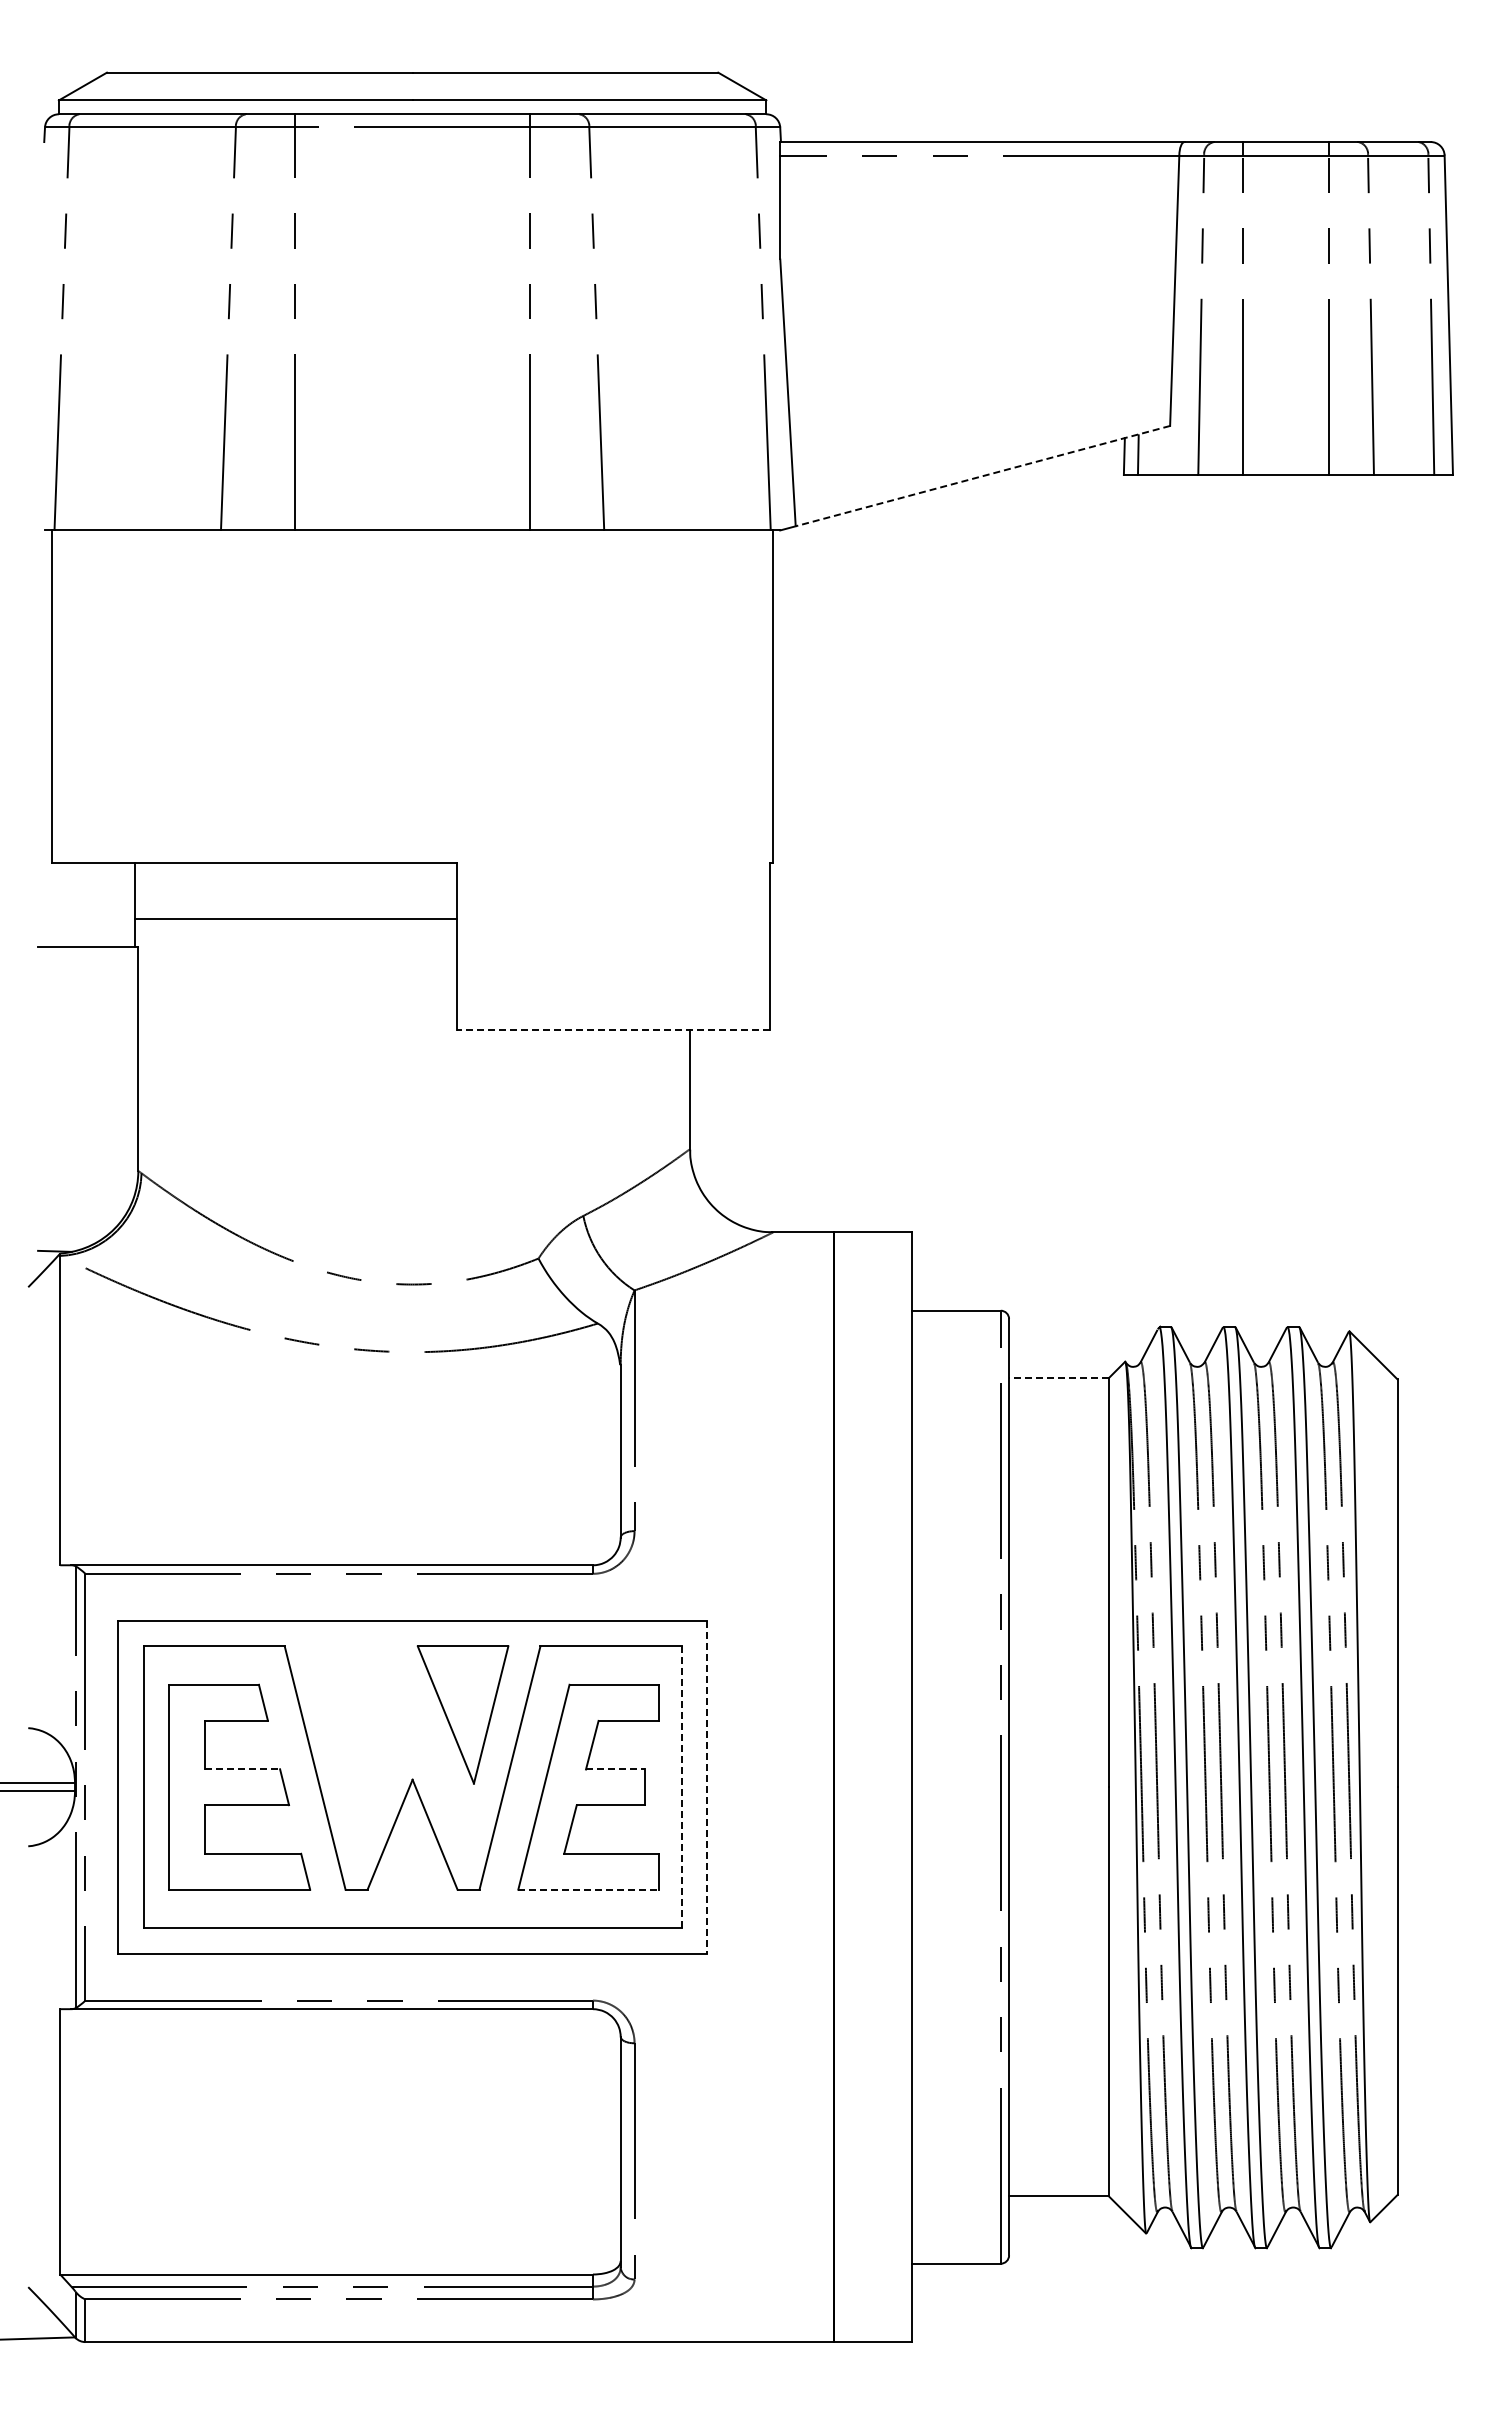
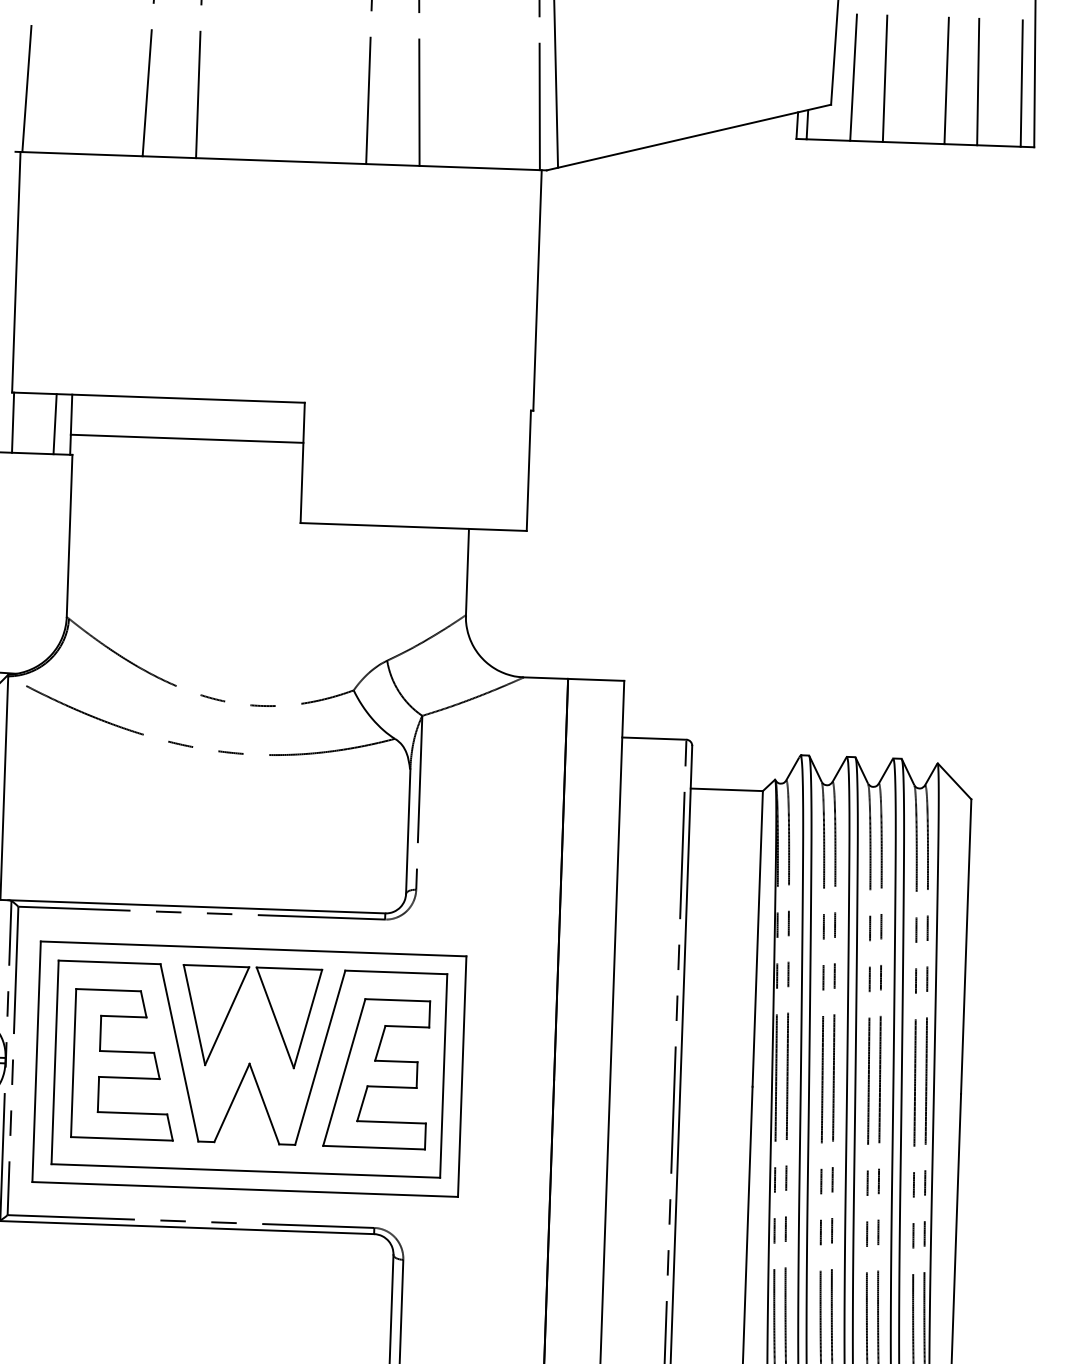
line: (982, 476) -> (694, 136), dashed -> solid
line: (54, 904) -> (12, 422), added
line: (112, 904) -> (54, 423), added
line: (613, 1029) -> (413, 526), dashed -> solid
line: (1059, 1378) -> (727, 790), dashed -> solid
part: (362, 1714) -> (215, 1015), added
line: (243, 1769) -> (127, 1052), dashed -> solid
line: (615, 1769) -> (396, 1061), dashed -> solid
line: (681, 1787) -> (443, 1076), dashed -> solid
line: (707, 1787) -> (462, 1076), dashed -> solid
line: (589, 1889) -> (374, 1147), dashed -> solid

